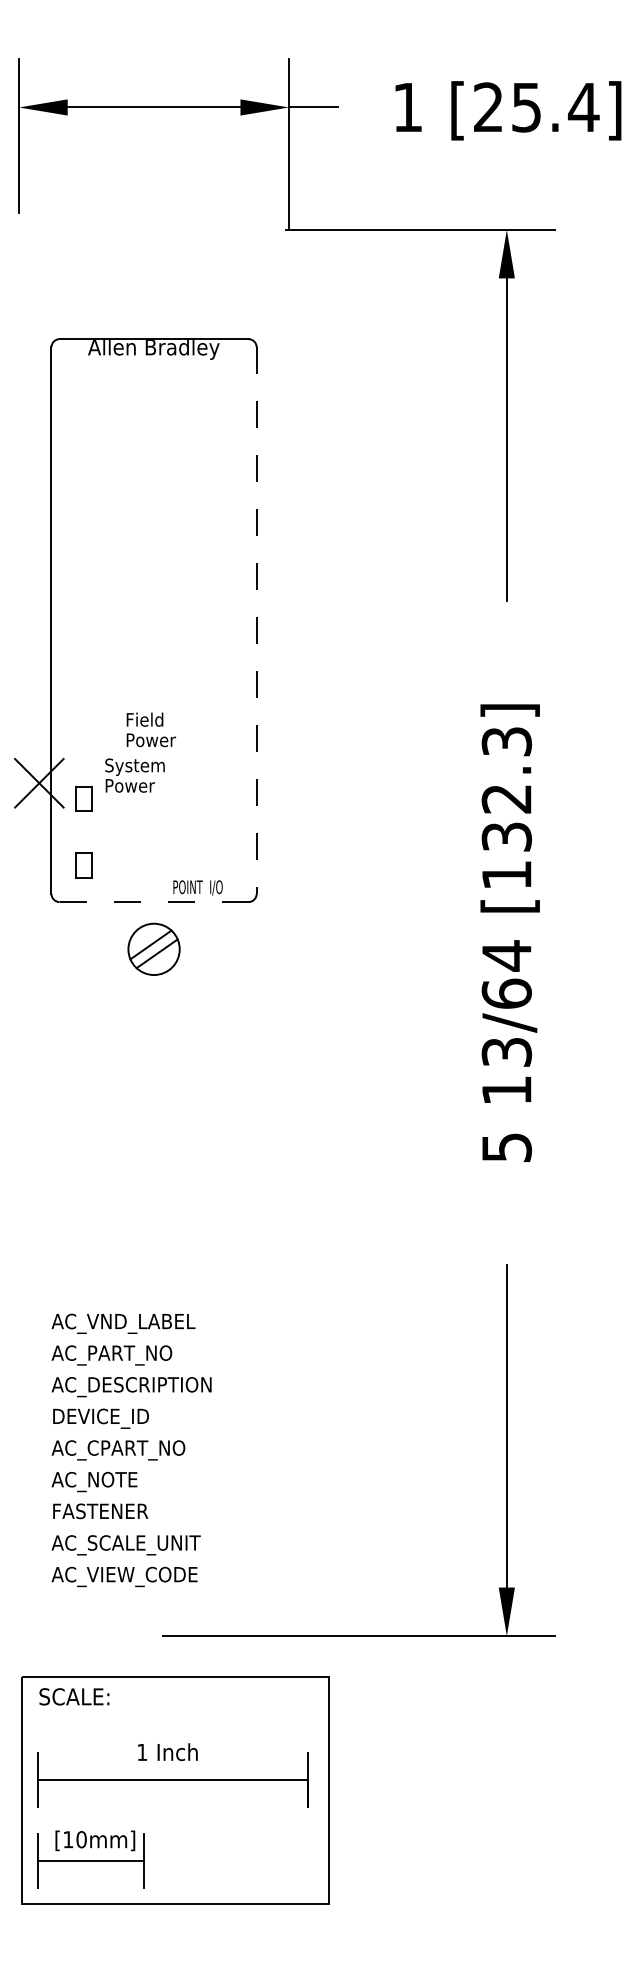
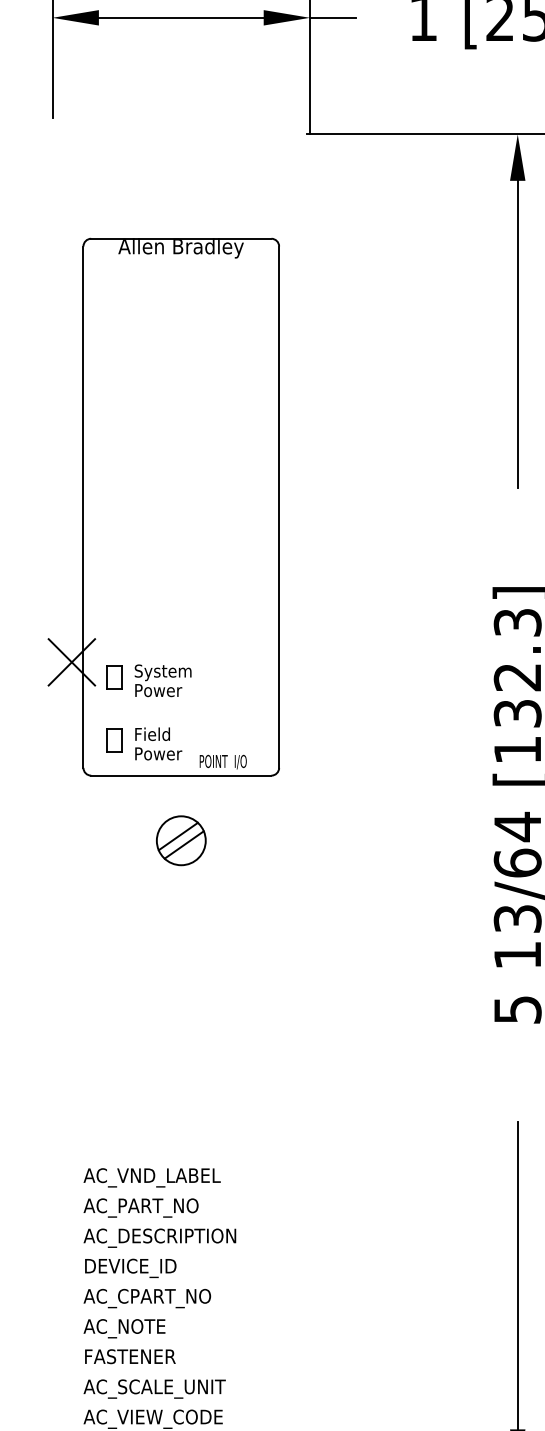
line: (256, 621) -> (278, 508), dashed -> solid
text: (150, 729) -> (157, 743), moved
text: (134, 775) -> (162, 680), moved
line: (153, 902) -> (180, 776), dashed -> solid
part: (153, 948) -> (180, 839), moved

